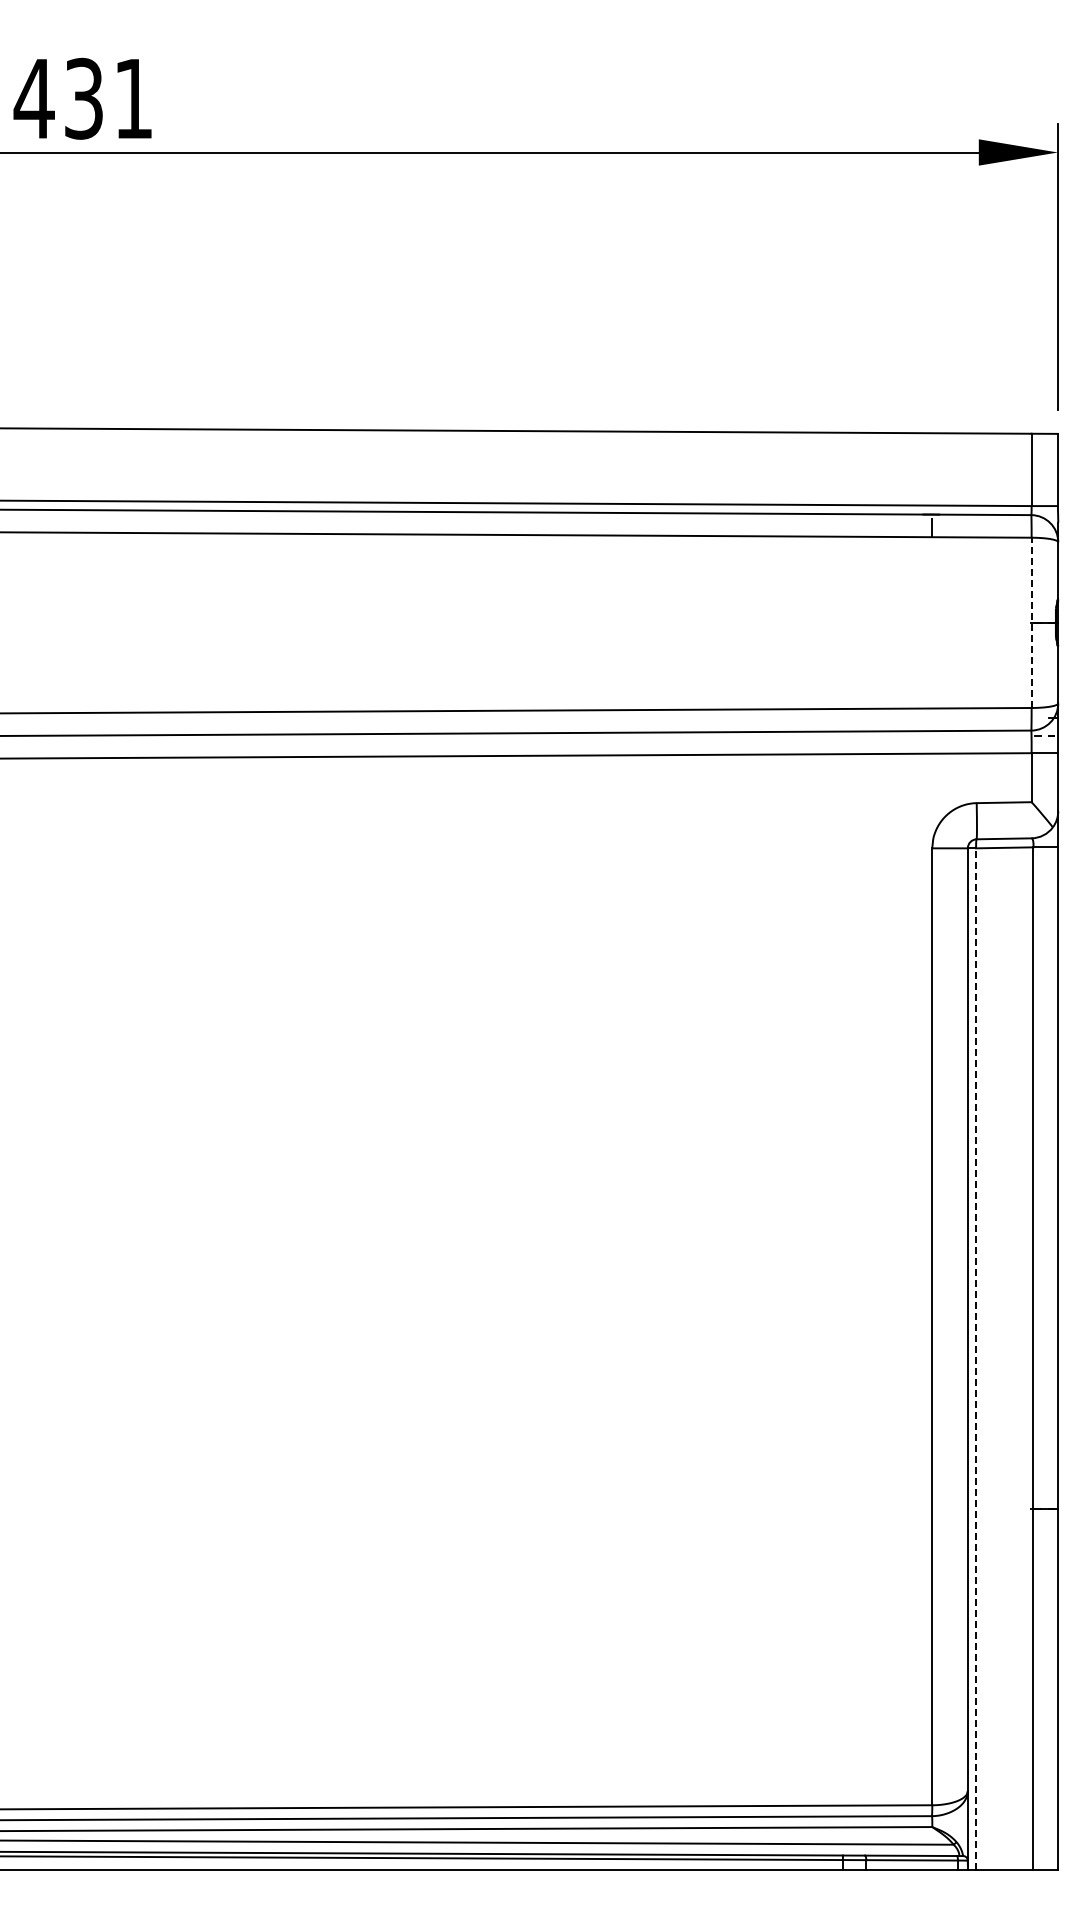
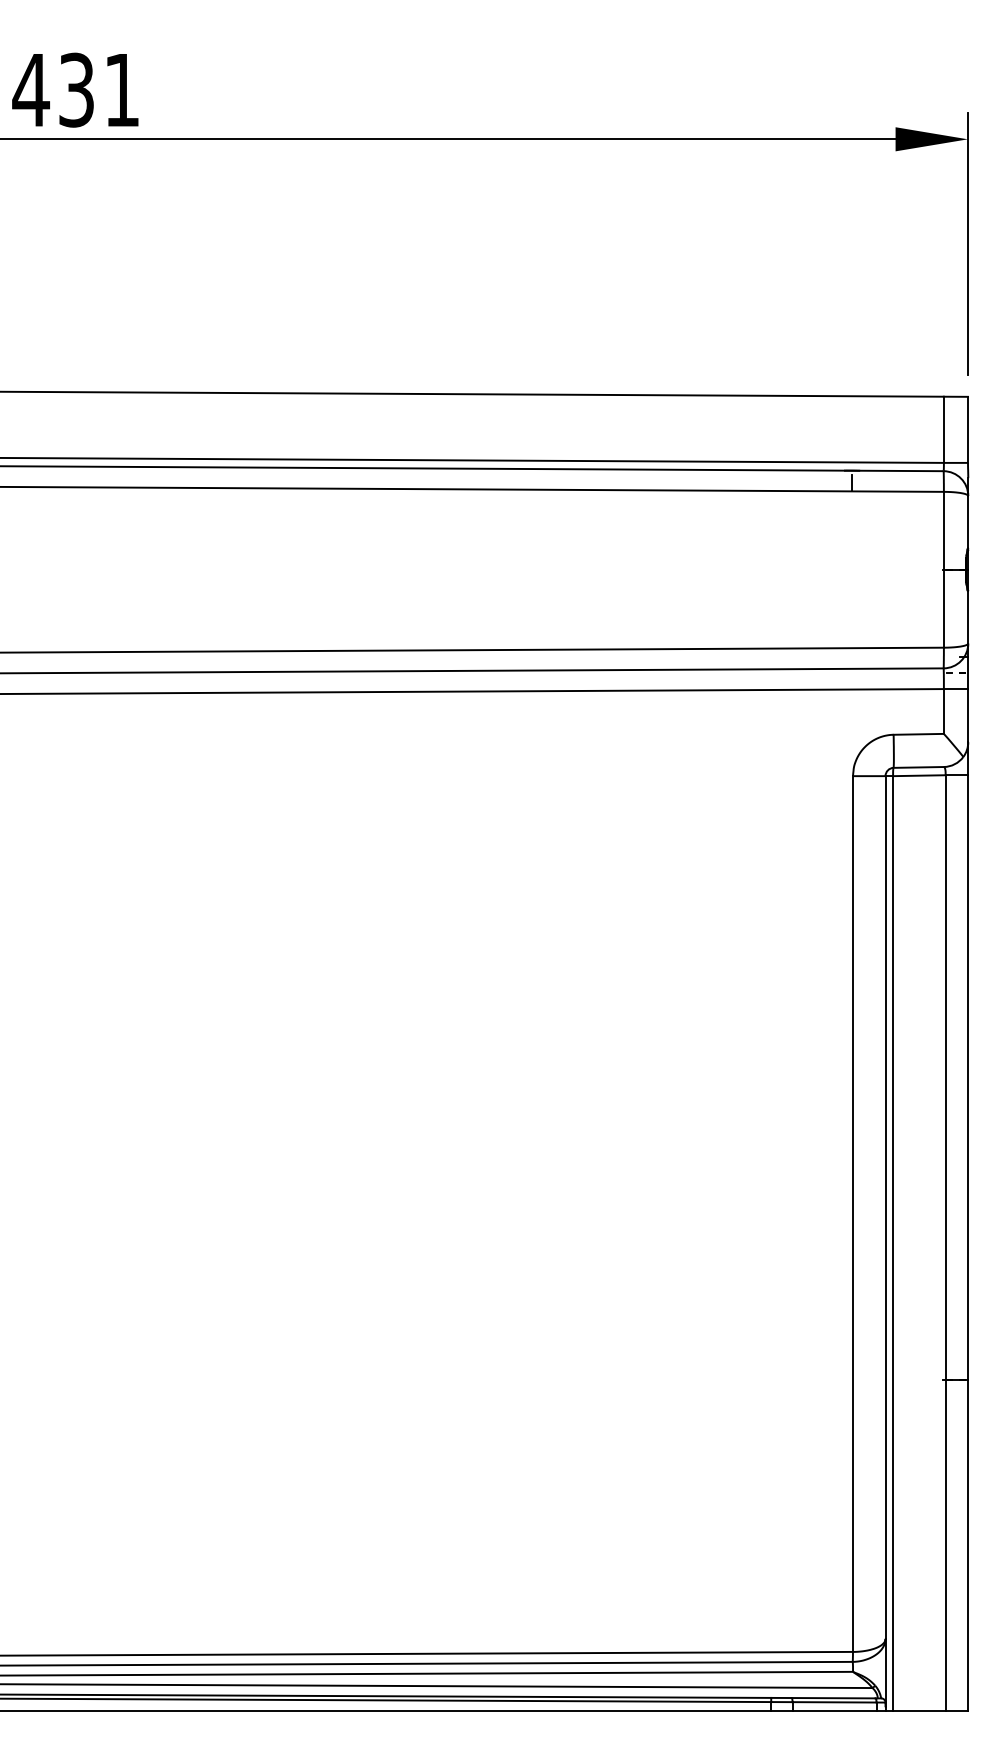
line: (1031, 622) -> (943, 569), dashed -> solid
line: (976, 1359) -> (893, 1243), dashed -> solid

